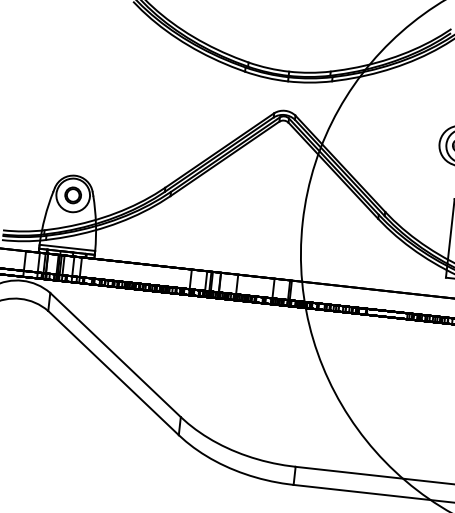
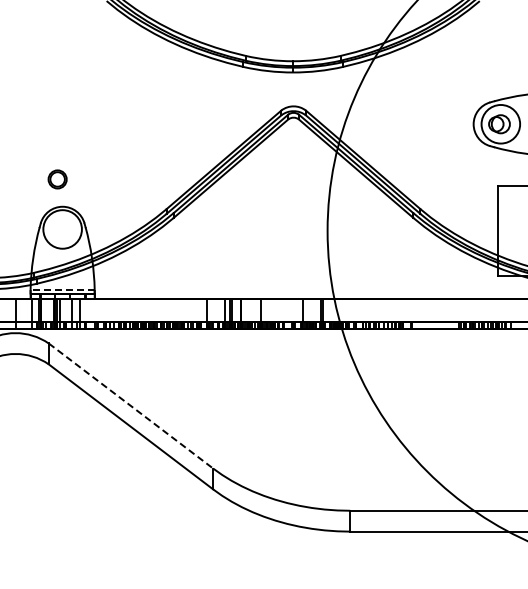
part: (73, 195) -> (57, 179), moved
line: (67, 247) -> (62, 289), solid -> dashed
line: (115, 355) -> (131, 406), solid -> dashed

